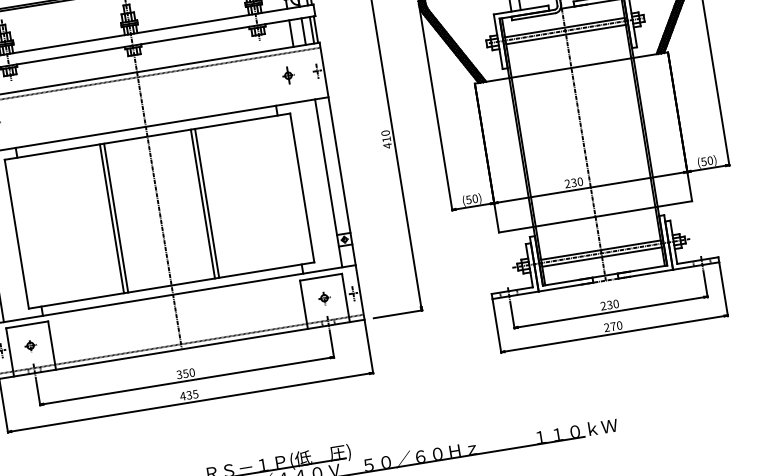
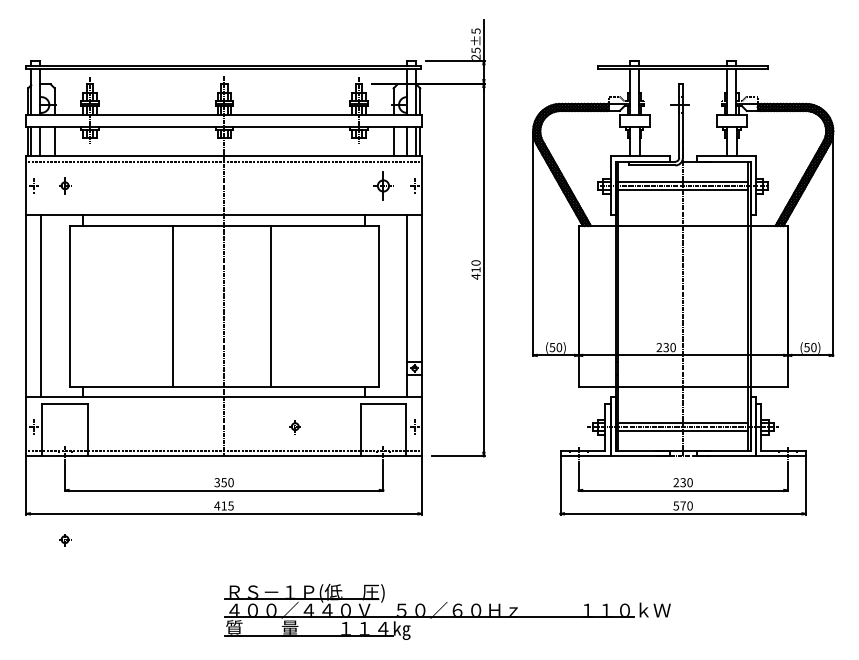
part: (287, 75) -> (382, 185), size x1.6
line: (206, 203) -> (275, 306), removed
line: (116, 218) -> (177, 306), removed
part: (323, 299) -> (294, 427), moved
text: (607, 327) -> (676, 505), 270 -> 570
part: (31, 346) -> (65, 540), moved
text: (188, 394) -> (223, 505), 435 -> 415

